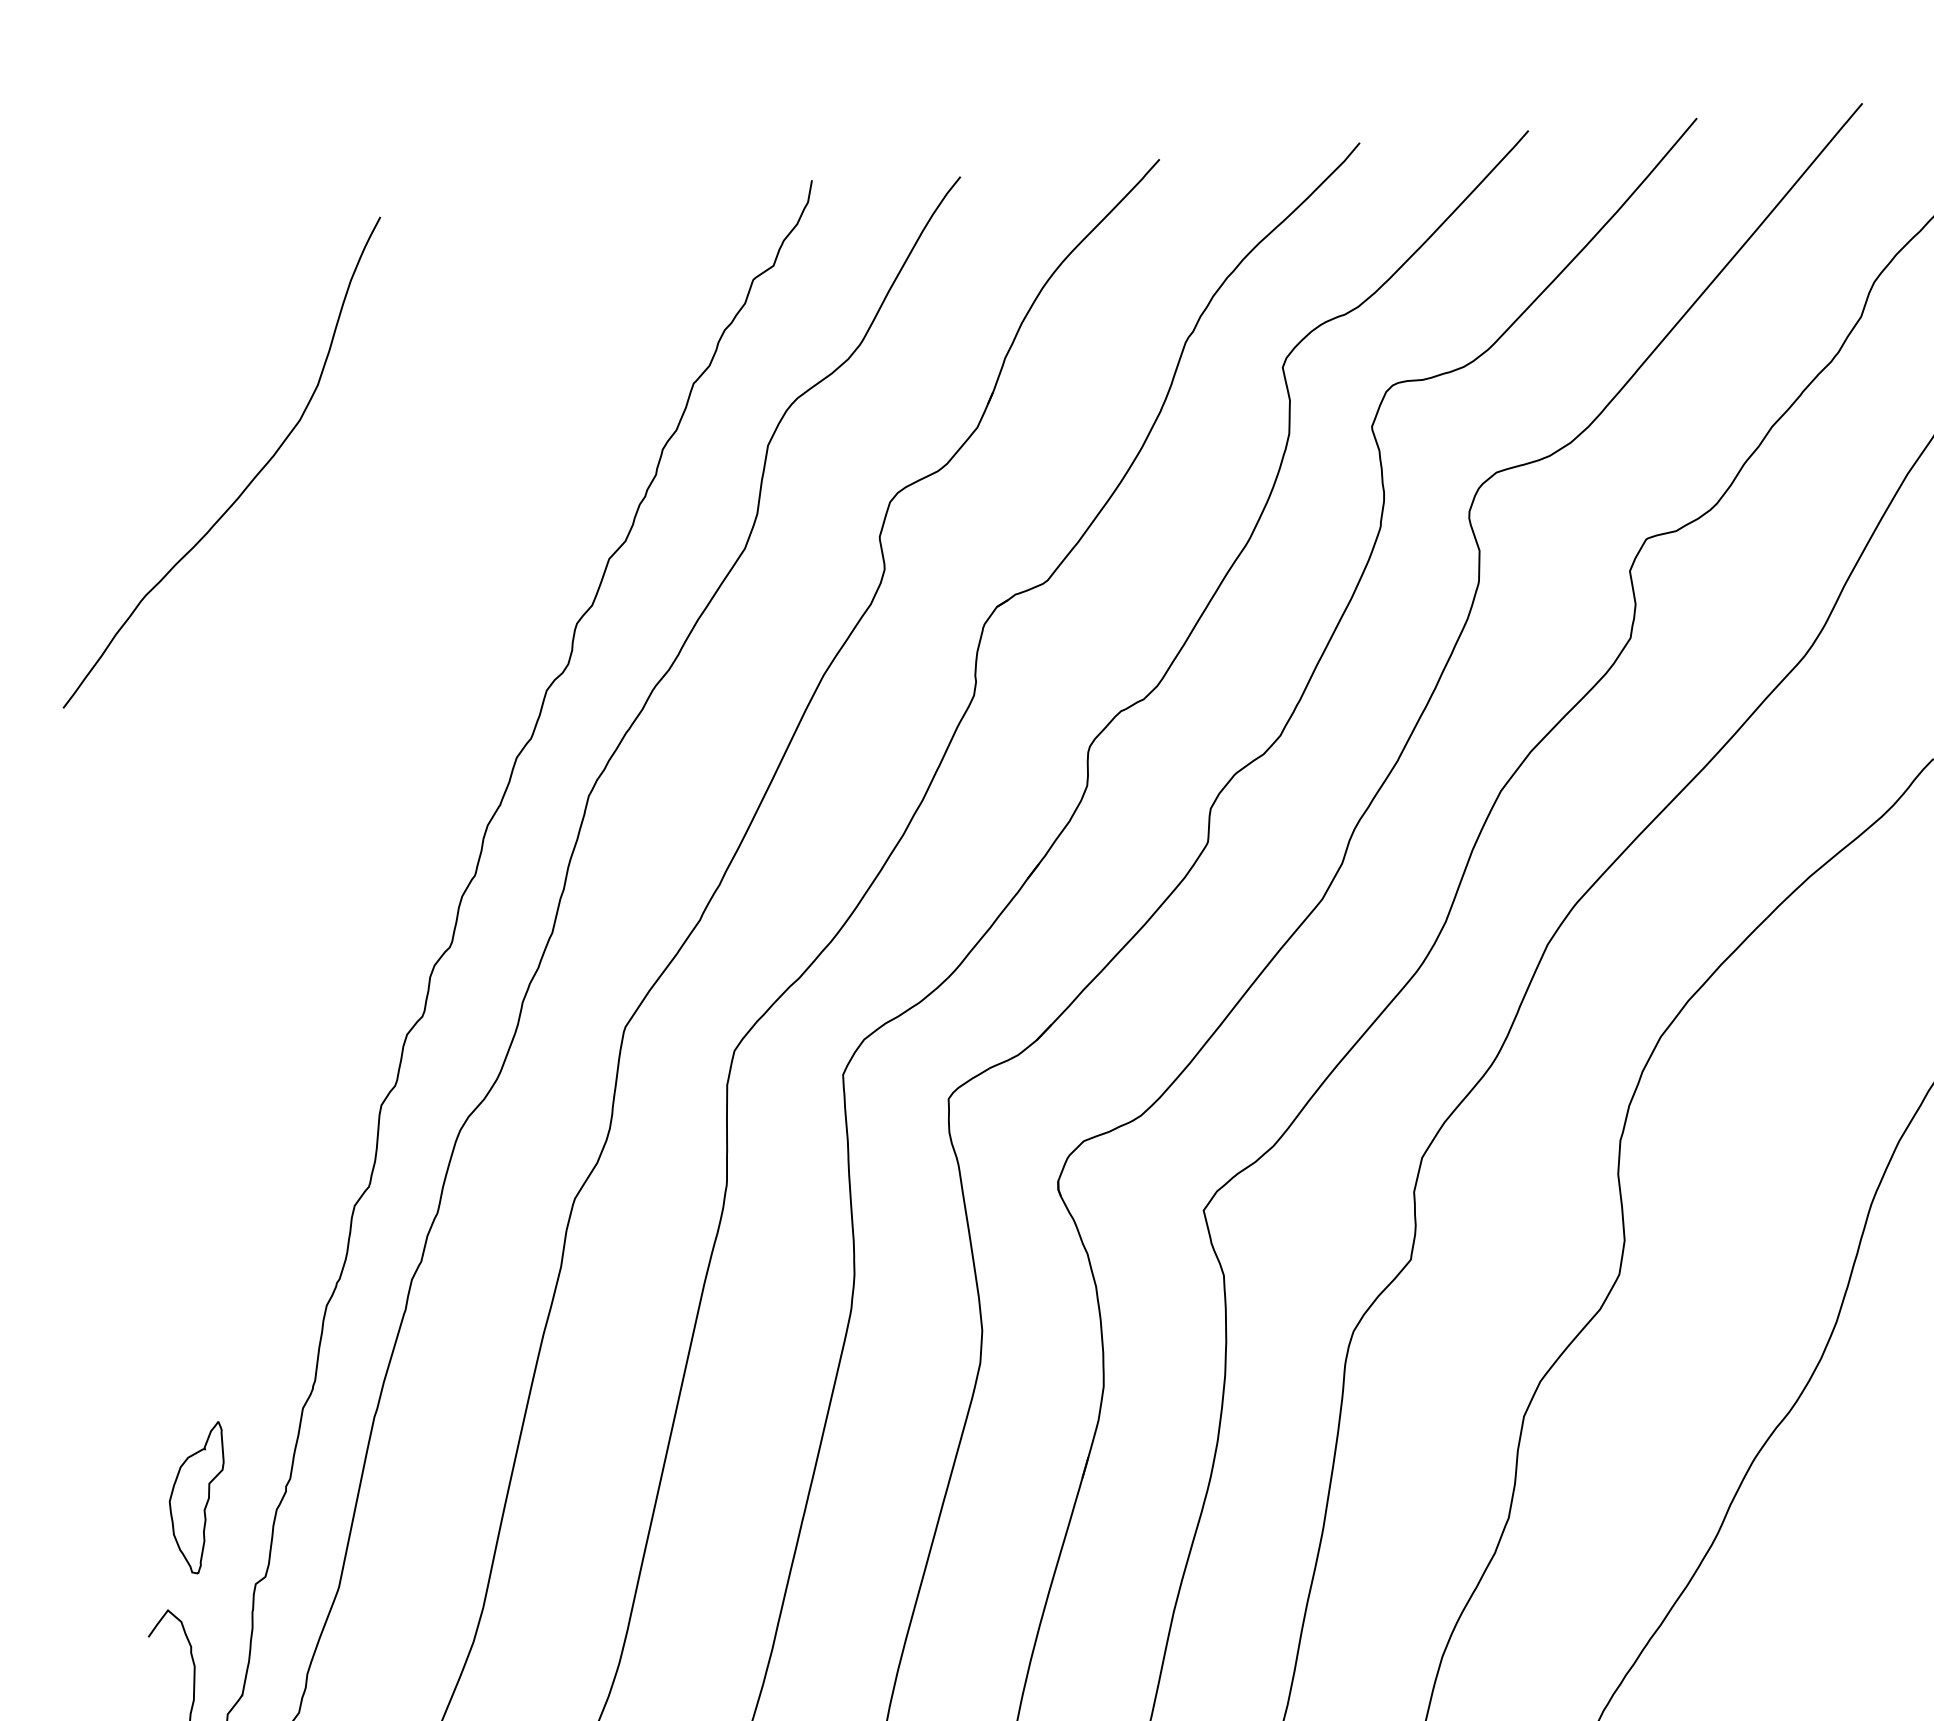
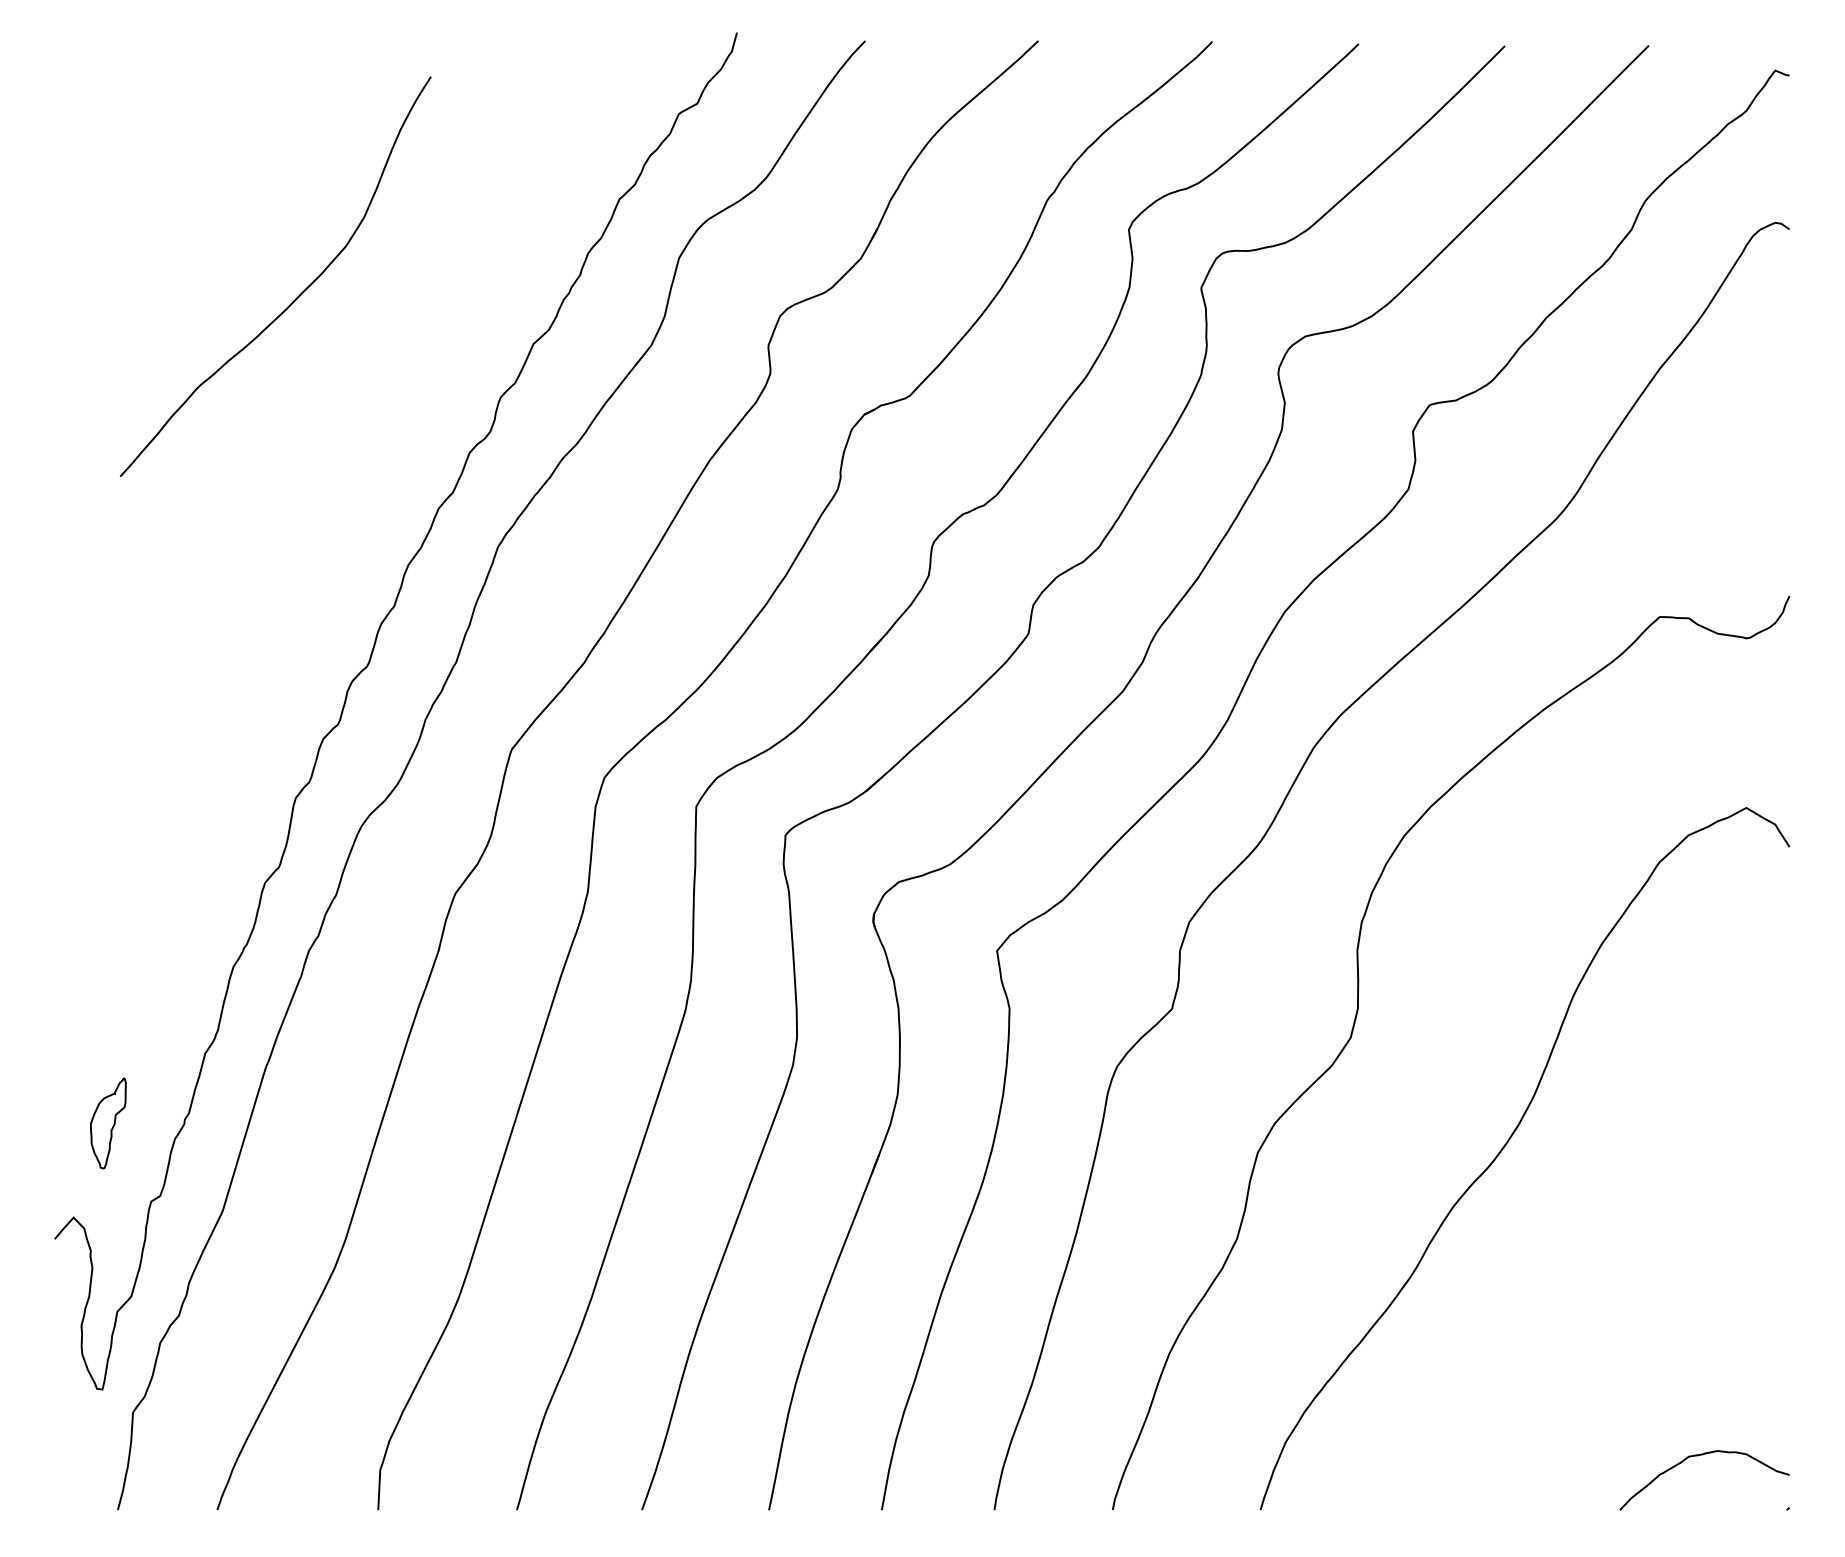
curve: (247, 484) -> (296, 297), moved
part: (198, 1498) -> (108, 1123), size x0.7

